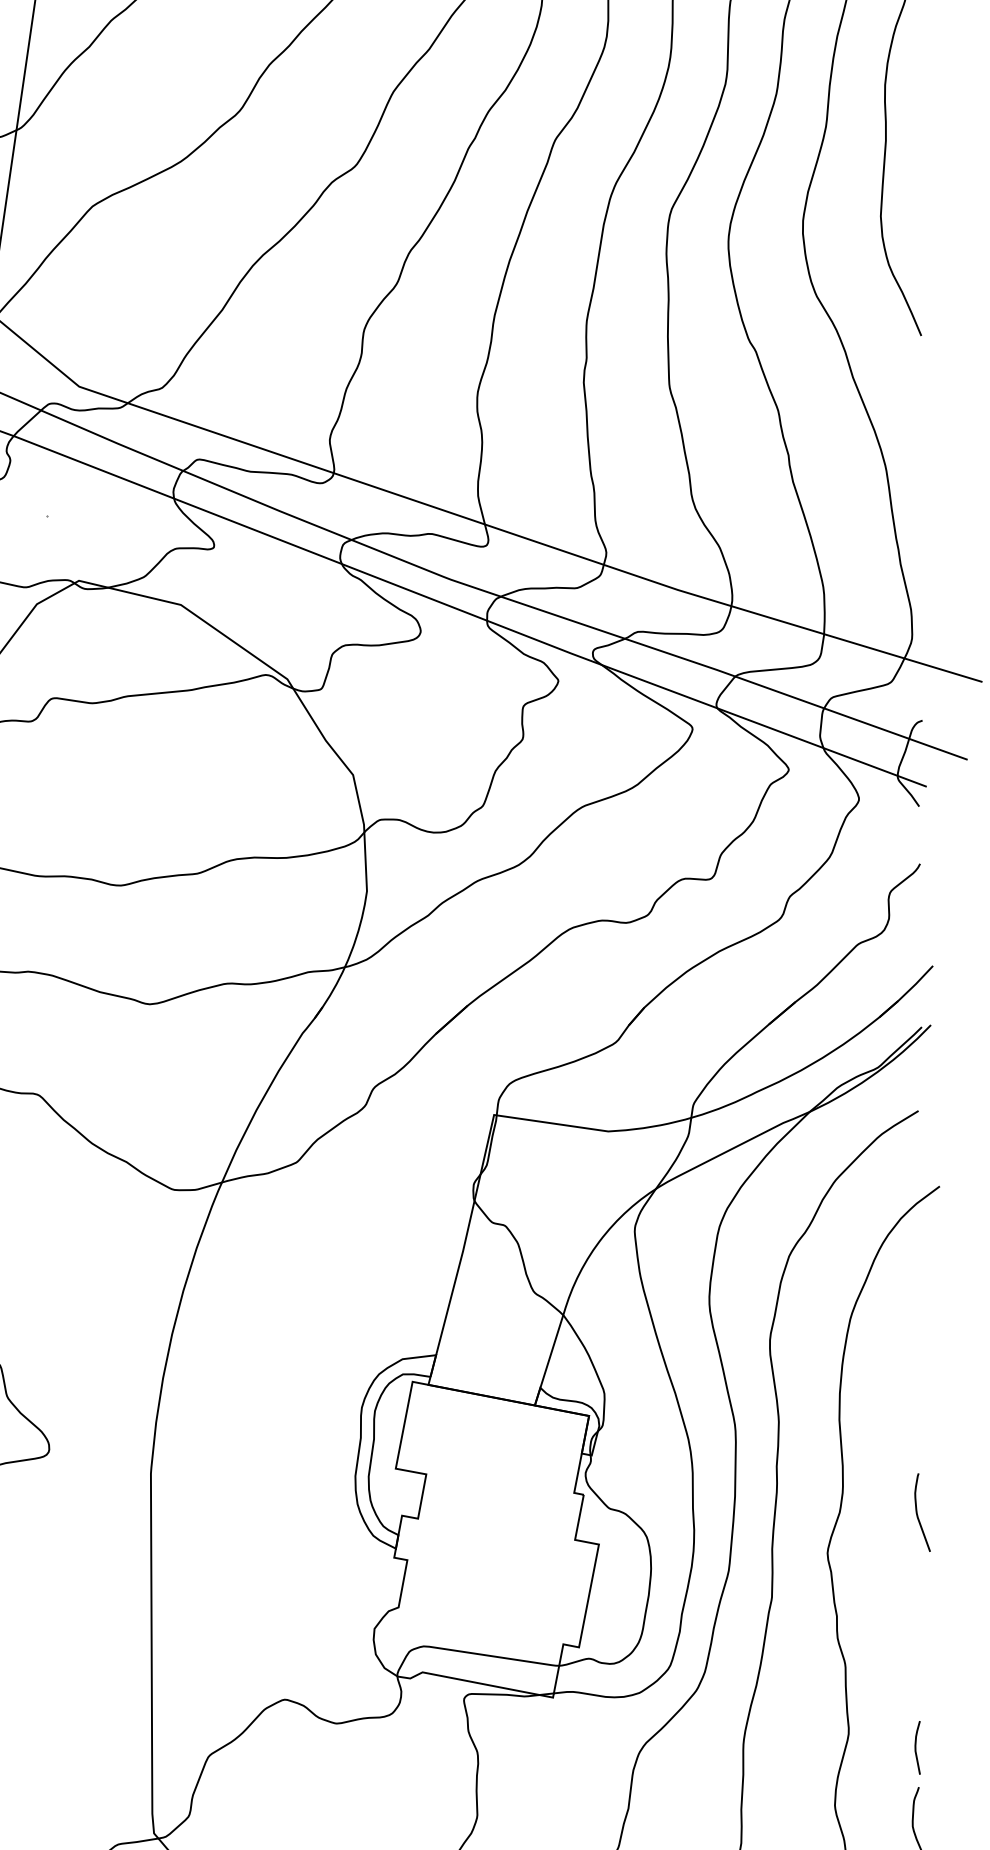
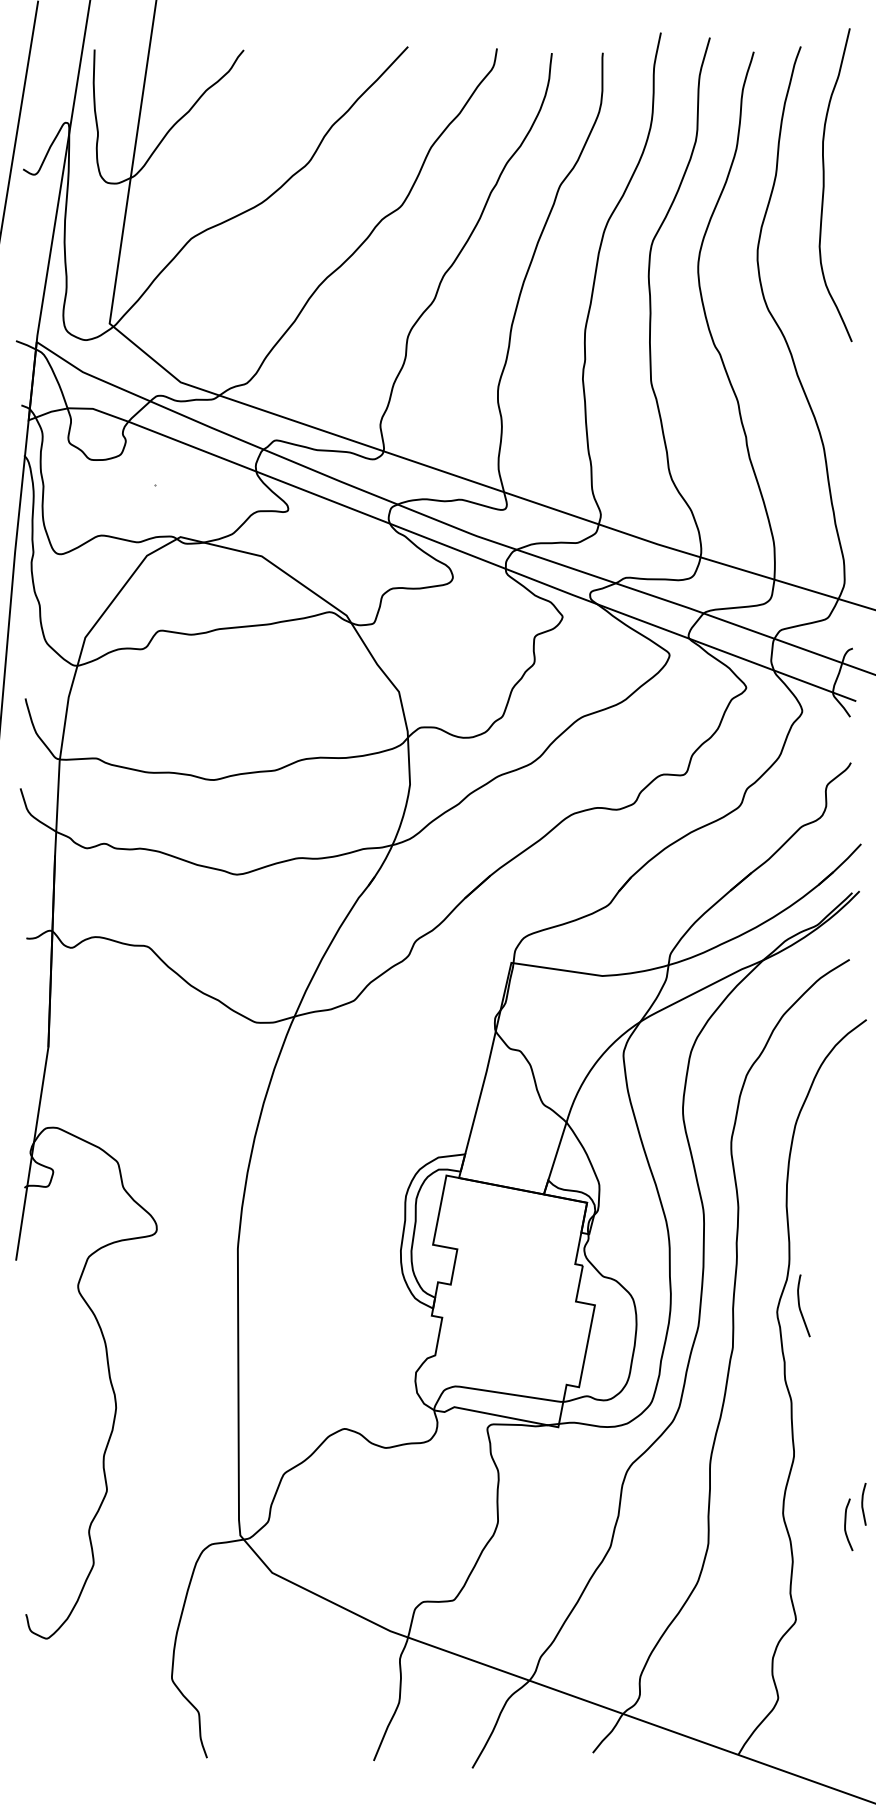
curve: (918, 1512) -> (800, 1305), moved
curve: (917, 1746) -> (863, 1503), moved

